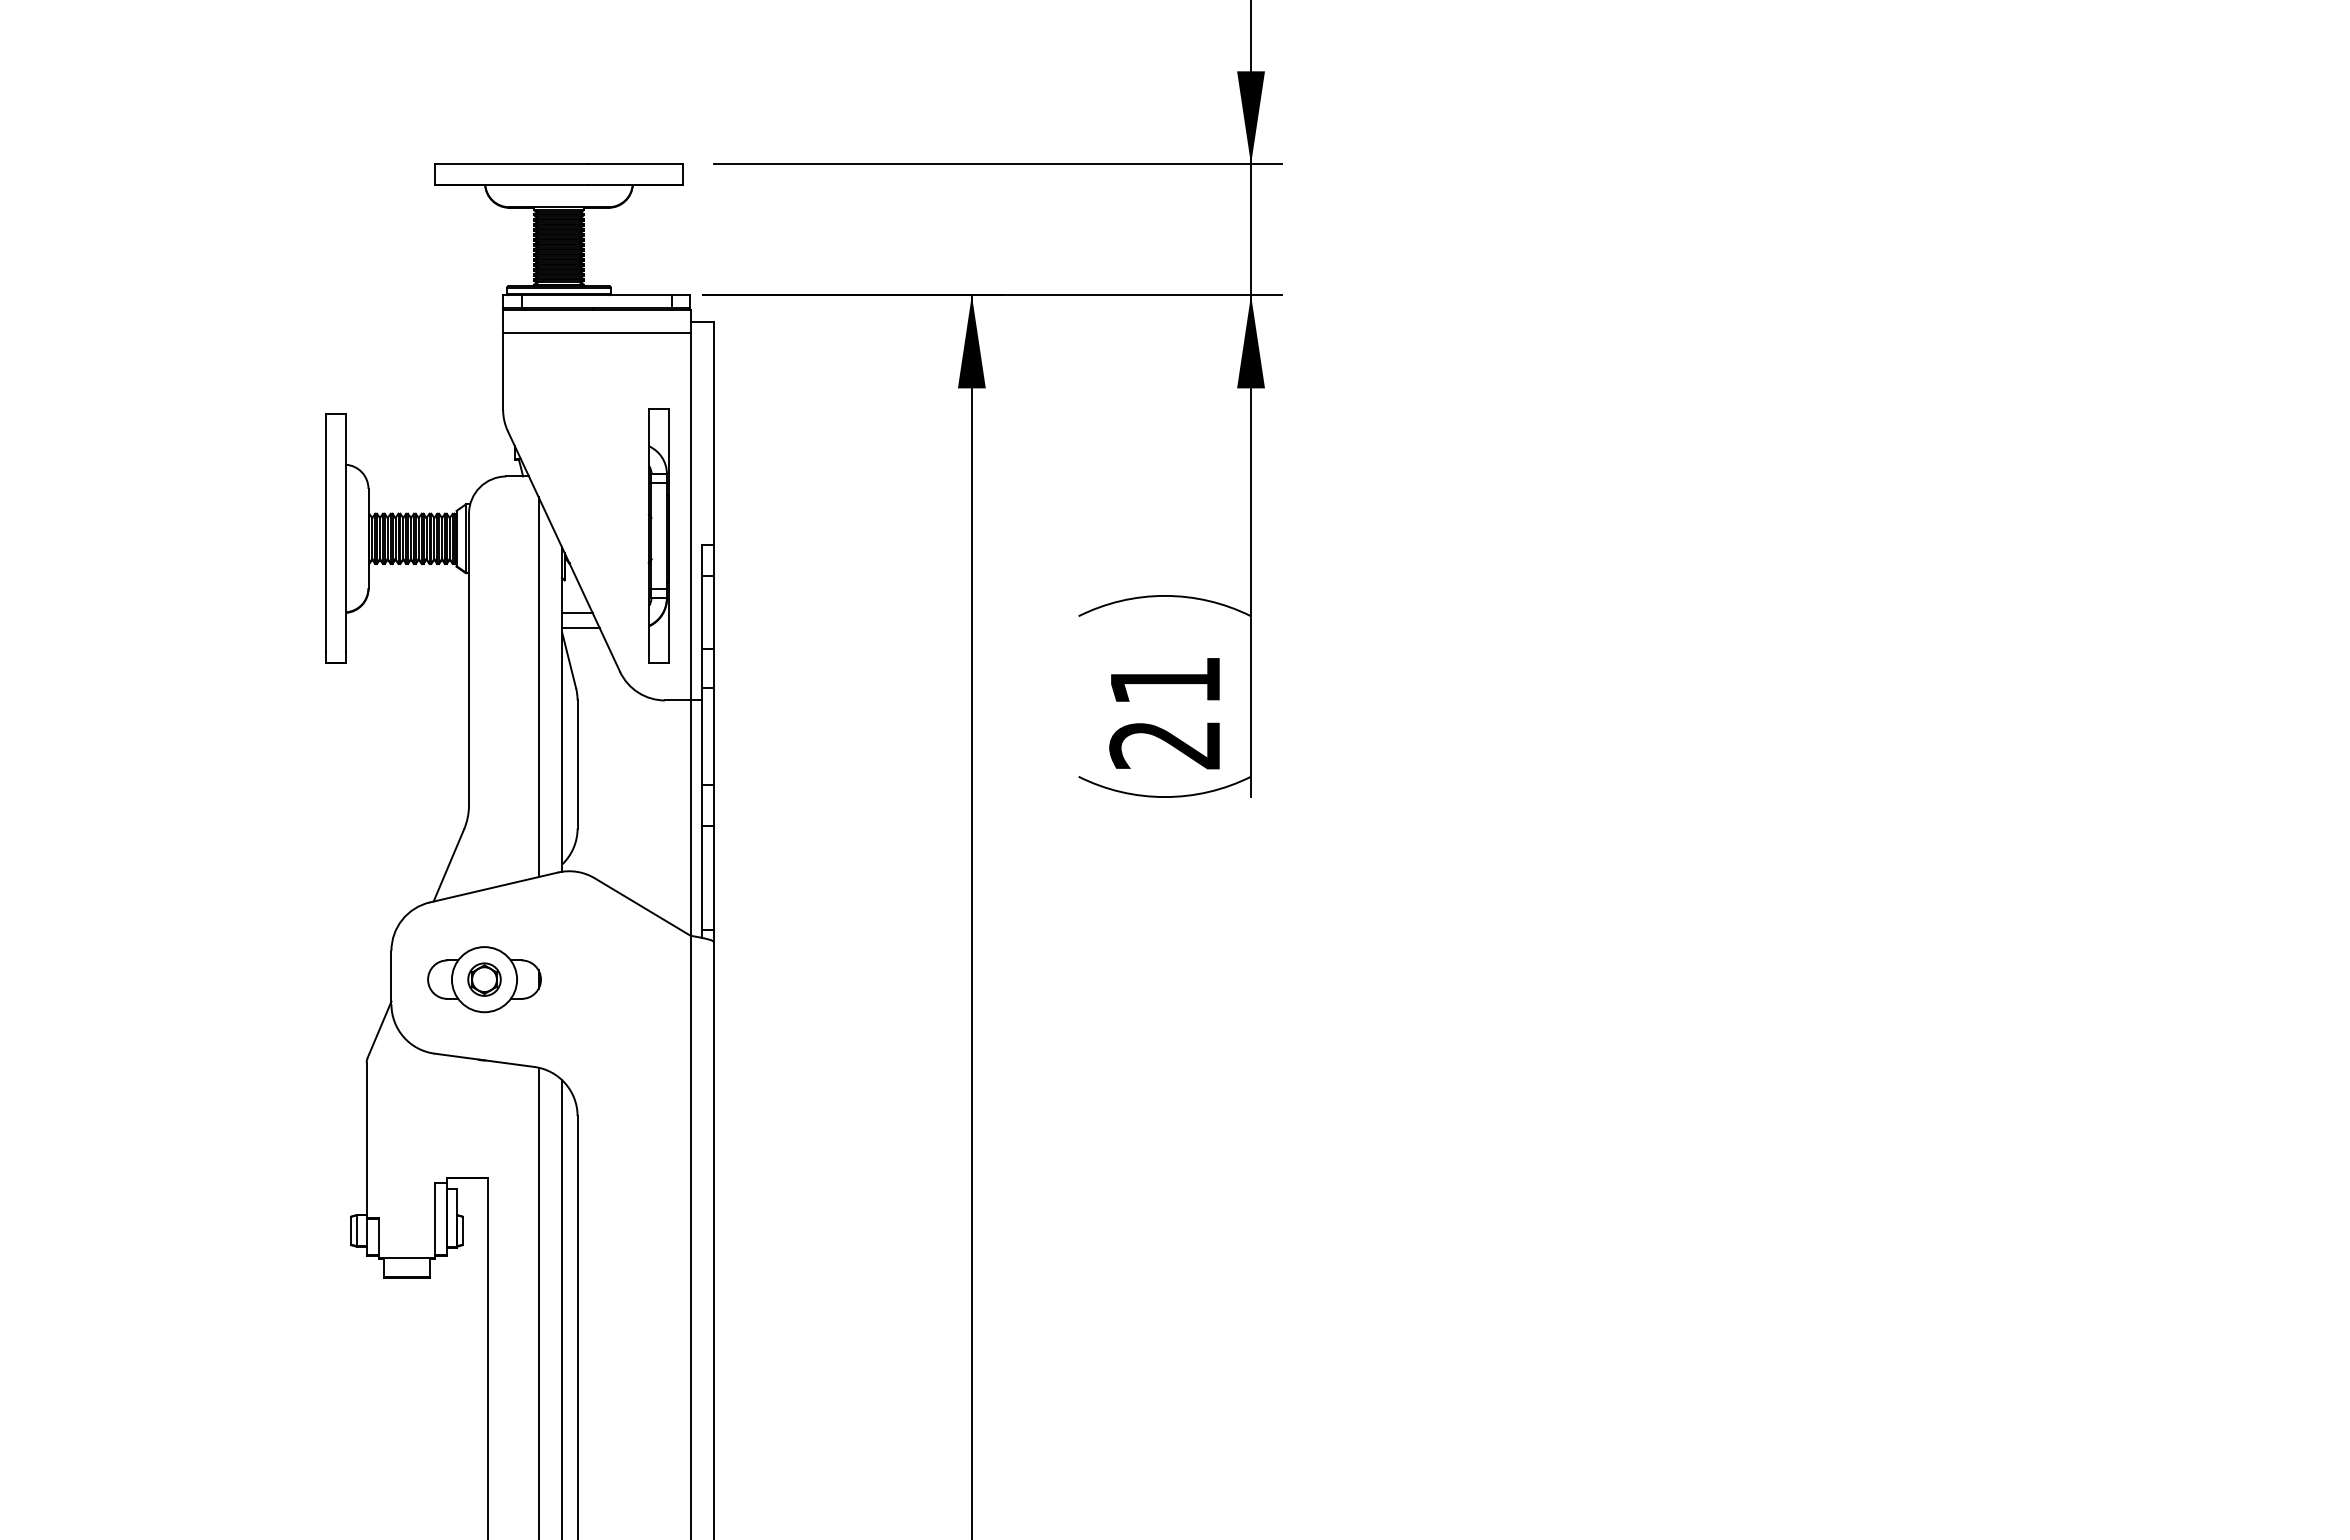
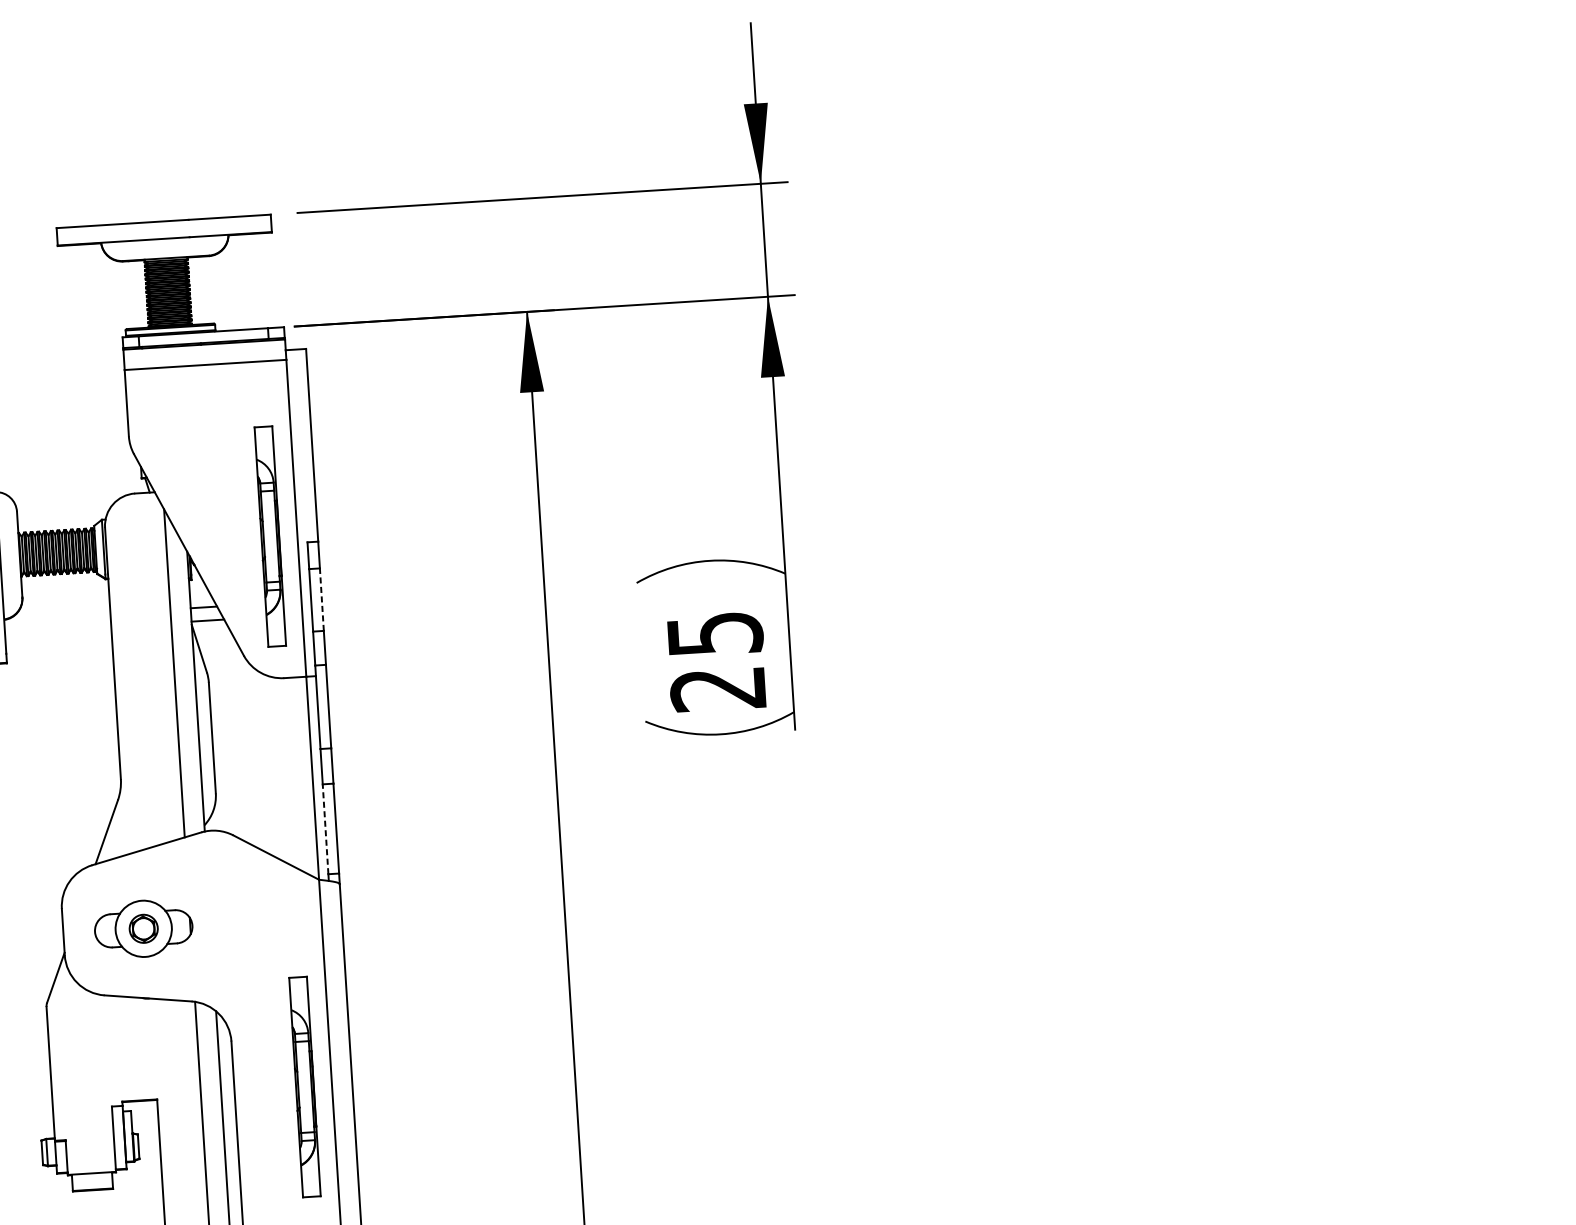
line: (714, 612) -> (322, 599), solid -> dashed
text: (1166, 680) -> (715, 633), 21 -> 25
line: (701, 877) -> (325, 828), solid -> dashed
part: (658, 1173) -> (304, 1086), added

